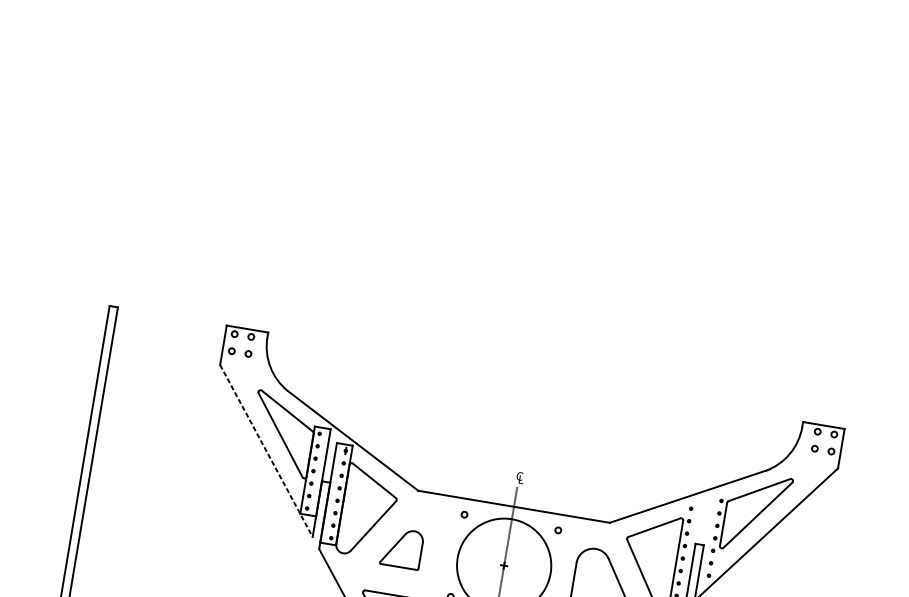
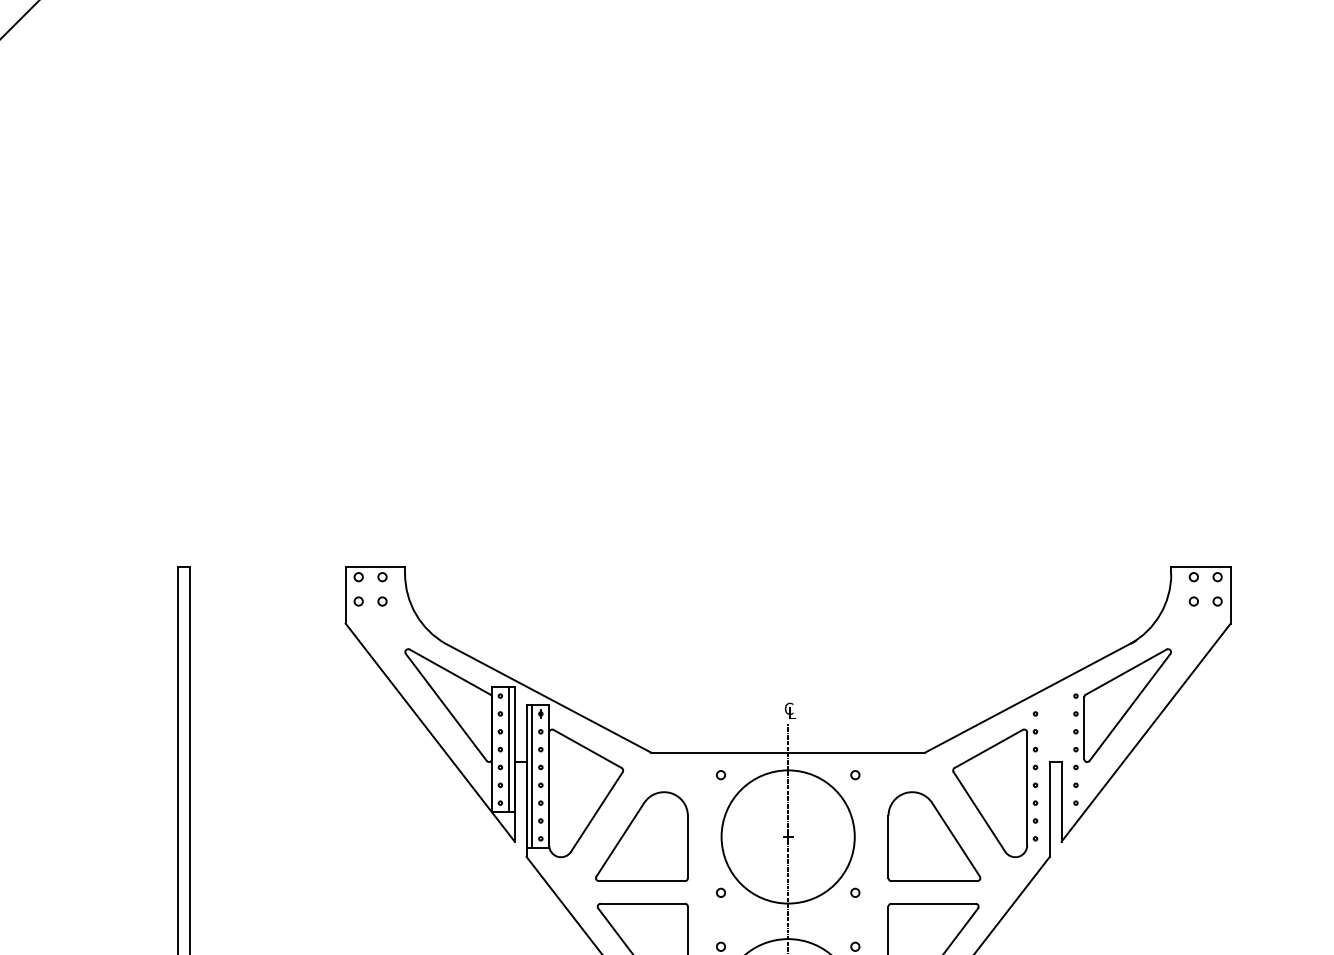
line: (266, 451) -> (430, 732), dashed -> solid
line: (319, 472) -> (509, 749), added
line: (332, 493) -> (532, 776), added
part: (401, 548) -> (641, 836), size x1.67

